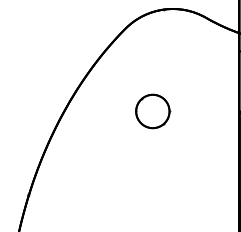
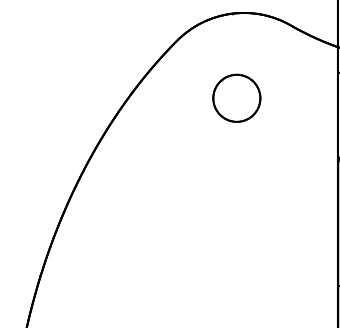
part: (153, 111) -> (237, 98), moved

